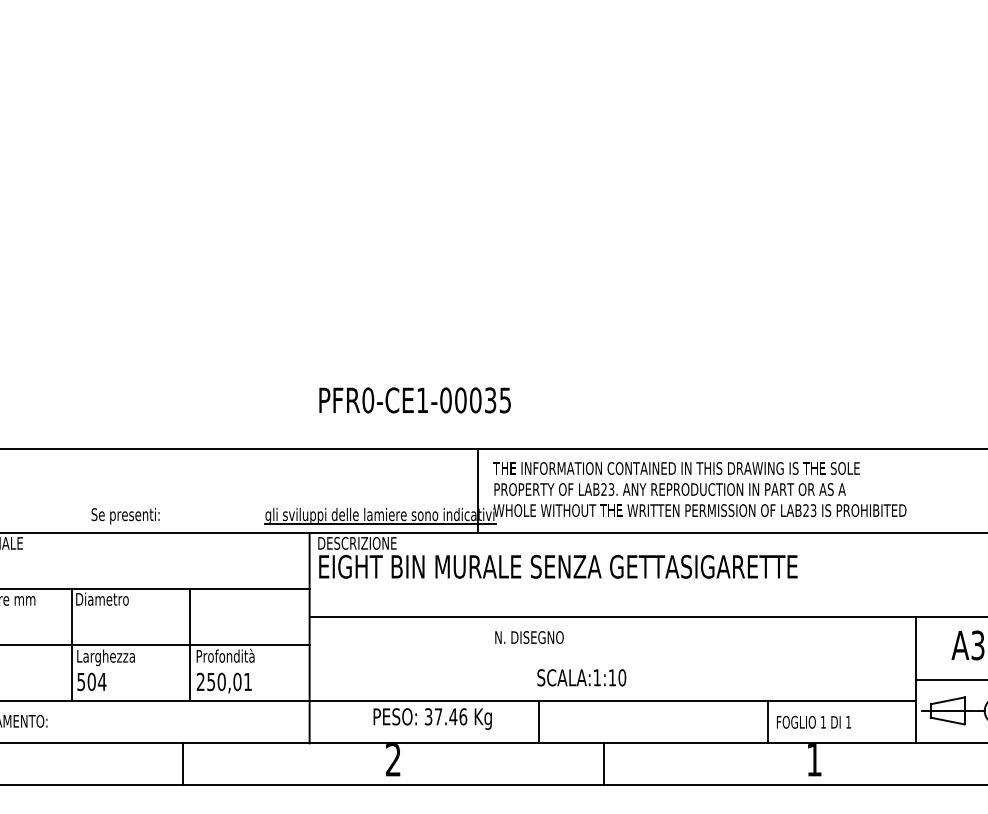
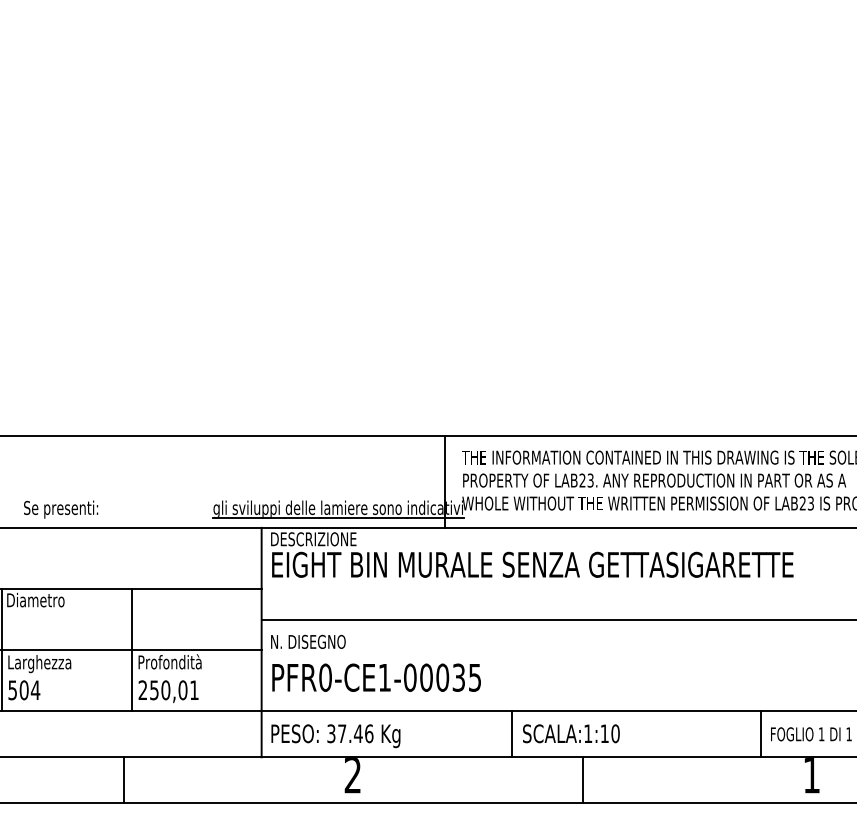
text: (414, 400) -> (375, 677), moved
text: (529, 637) -> (308, 641), moved
text: (581, 677) -> (571, 733), moved
text: (432, 718) -> (335, 735), moved

